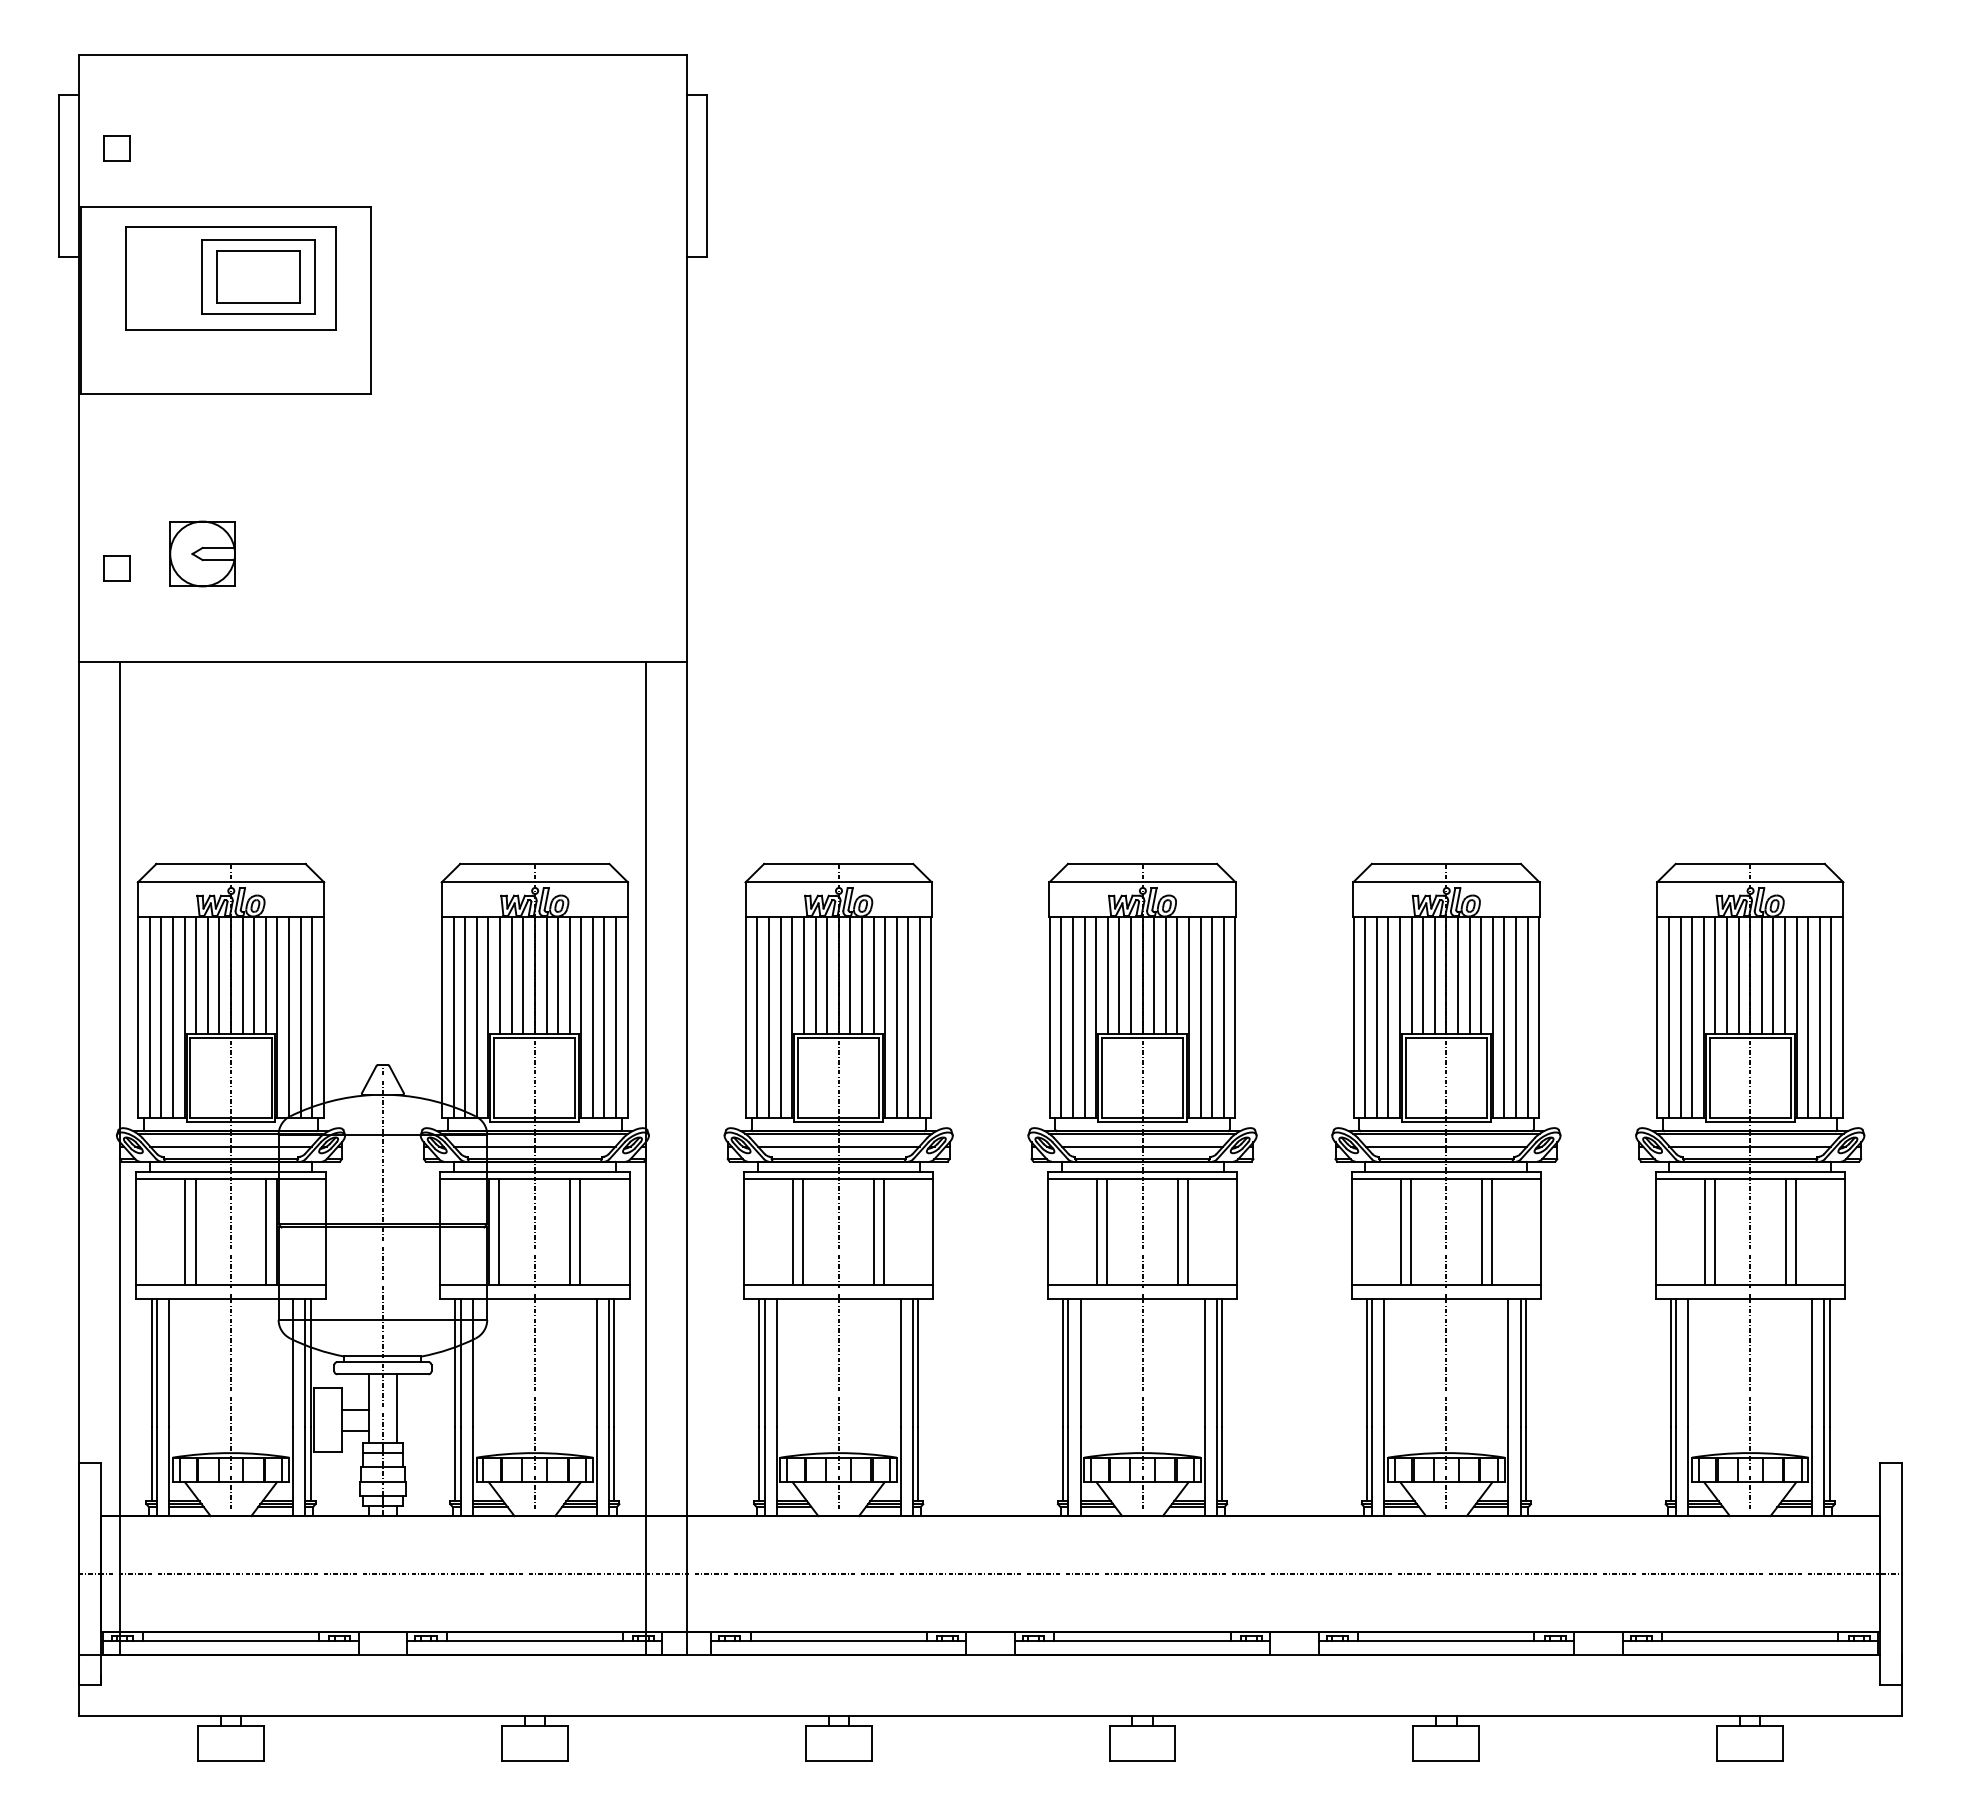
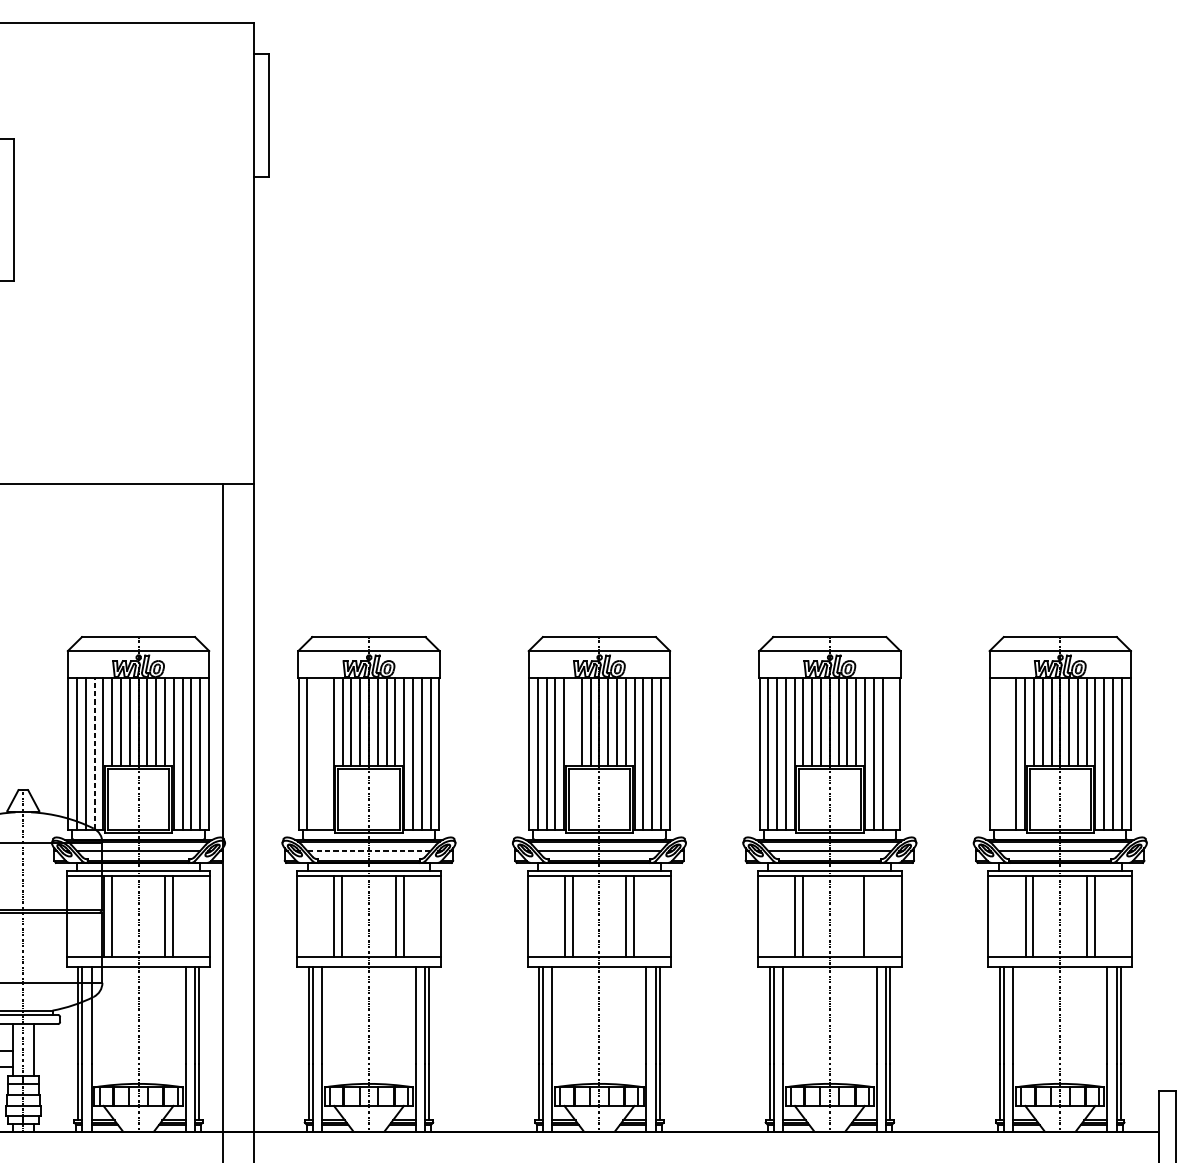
line: (1107, 975) -> (572, 721), removed
line: (476, 1017) -> (94, 753), solid -> dashed
line: (769, 1017) -> (316, 753), removed
line: (780, 1017) -> (324, 753), removed
line: (1527, 1017) -> (891, 753), removed
line: (1669, 1017) -> (999, 753), removed
line: (1680, 1017) -> (1007, 753), removed
line: (838, 1146) -> (368, 851), solid -> dashed
line: (1481, 1231) -> (856, 915), removed

